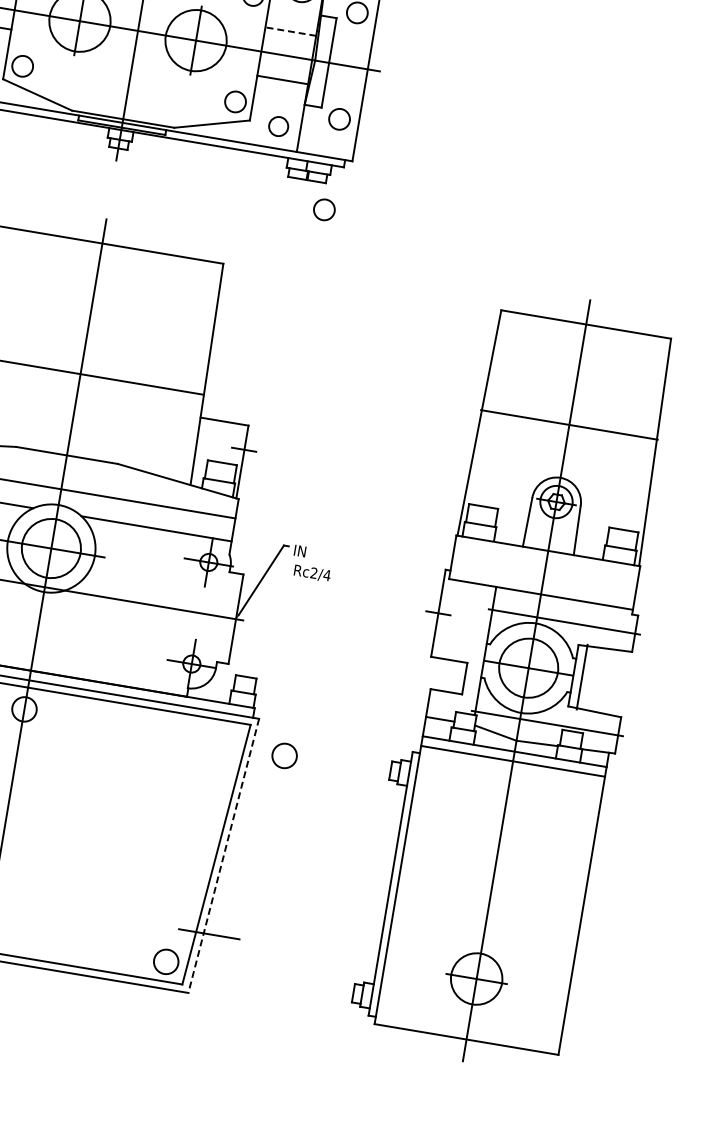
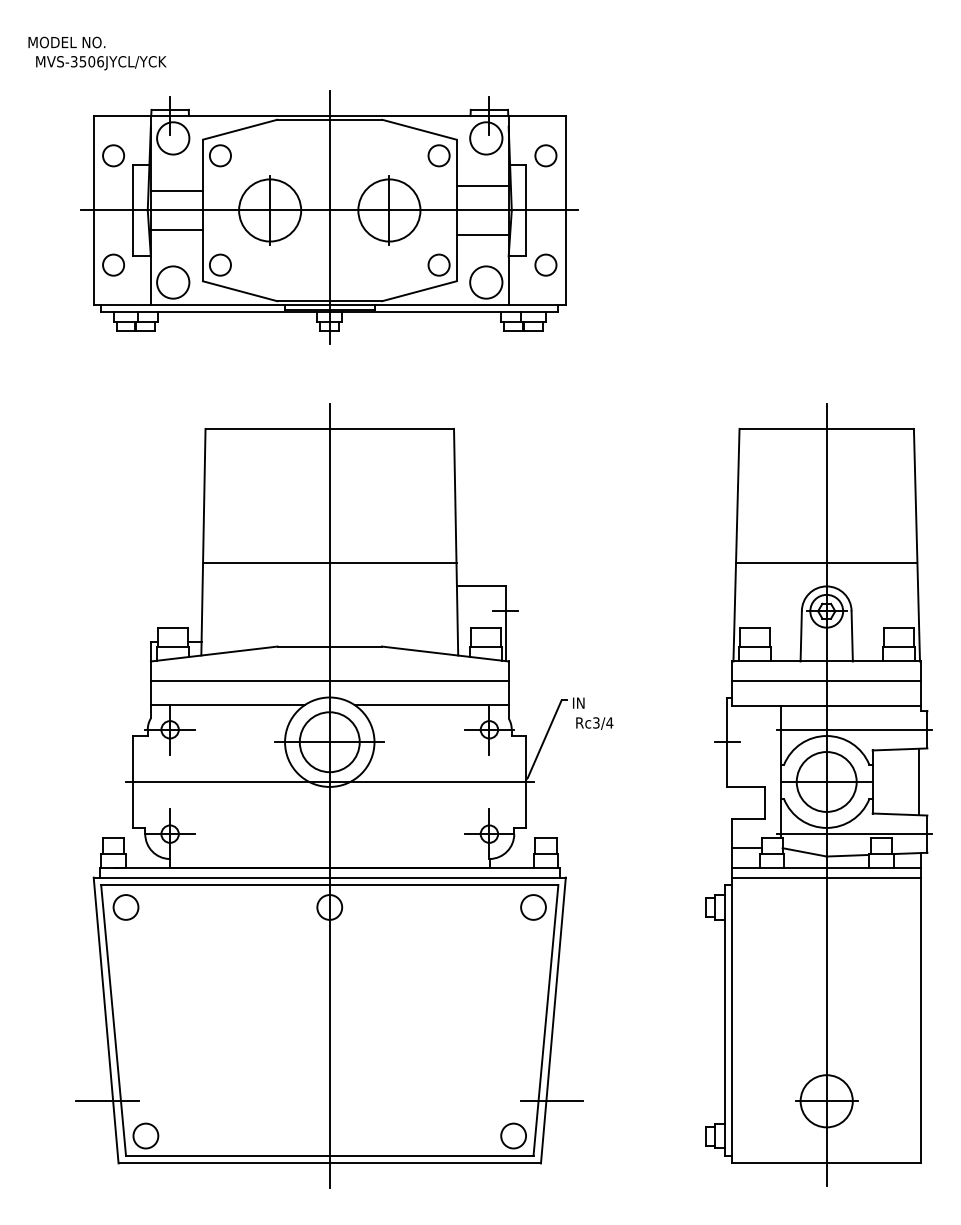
line: (290, 31) -> (482, 185), dashed -> solid
circle: (278, 126) -> (486, 282), size x1.67
circle: (324, 209) -> (545, 357), removed
line: (569, 425) -> (826, 563), moved
line: (544, 570) -> (826, 681), added
text: (314, 573) -> (596, 723), Rc2/4 -> Rc3/4
line: (582, 676) -> (918, 781), moved
circle: (284, 755) -> (533, 907), moved
line: (223, 856) -> (553, 1021), dashed -> solid

